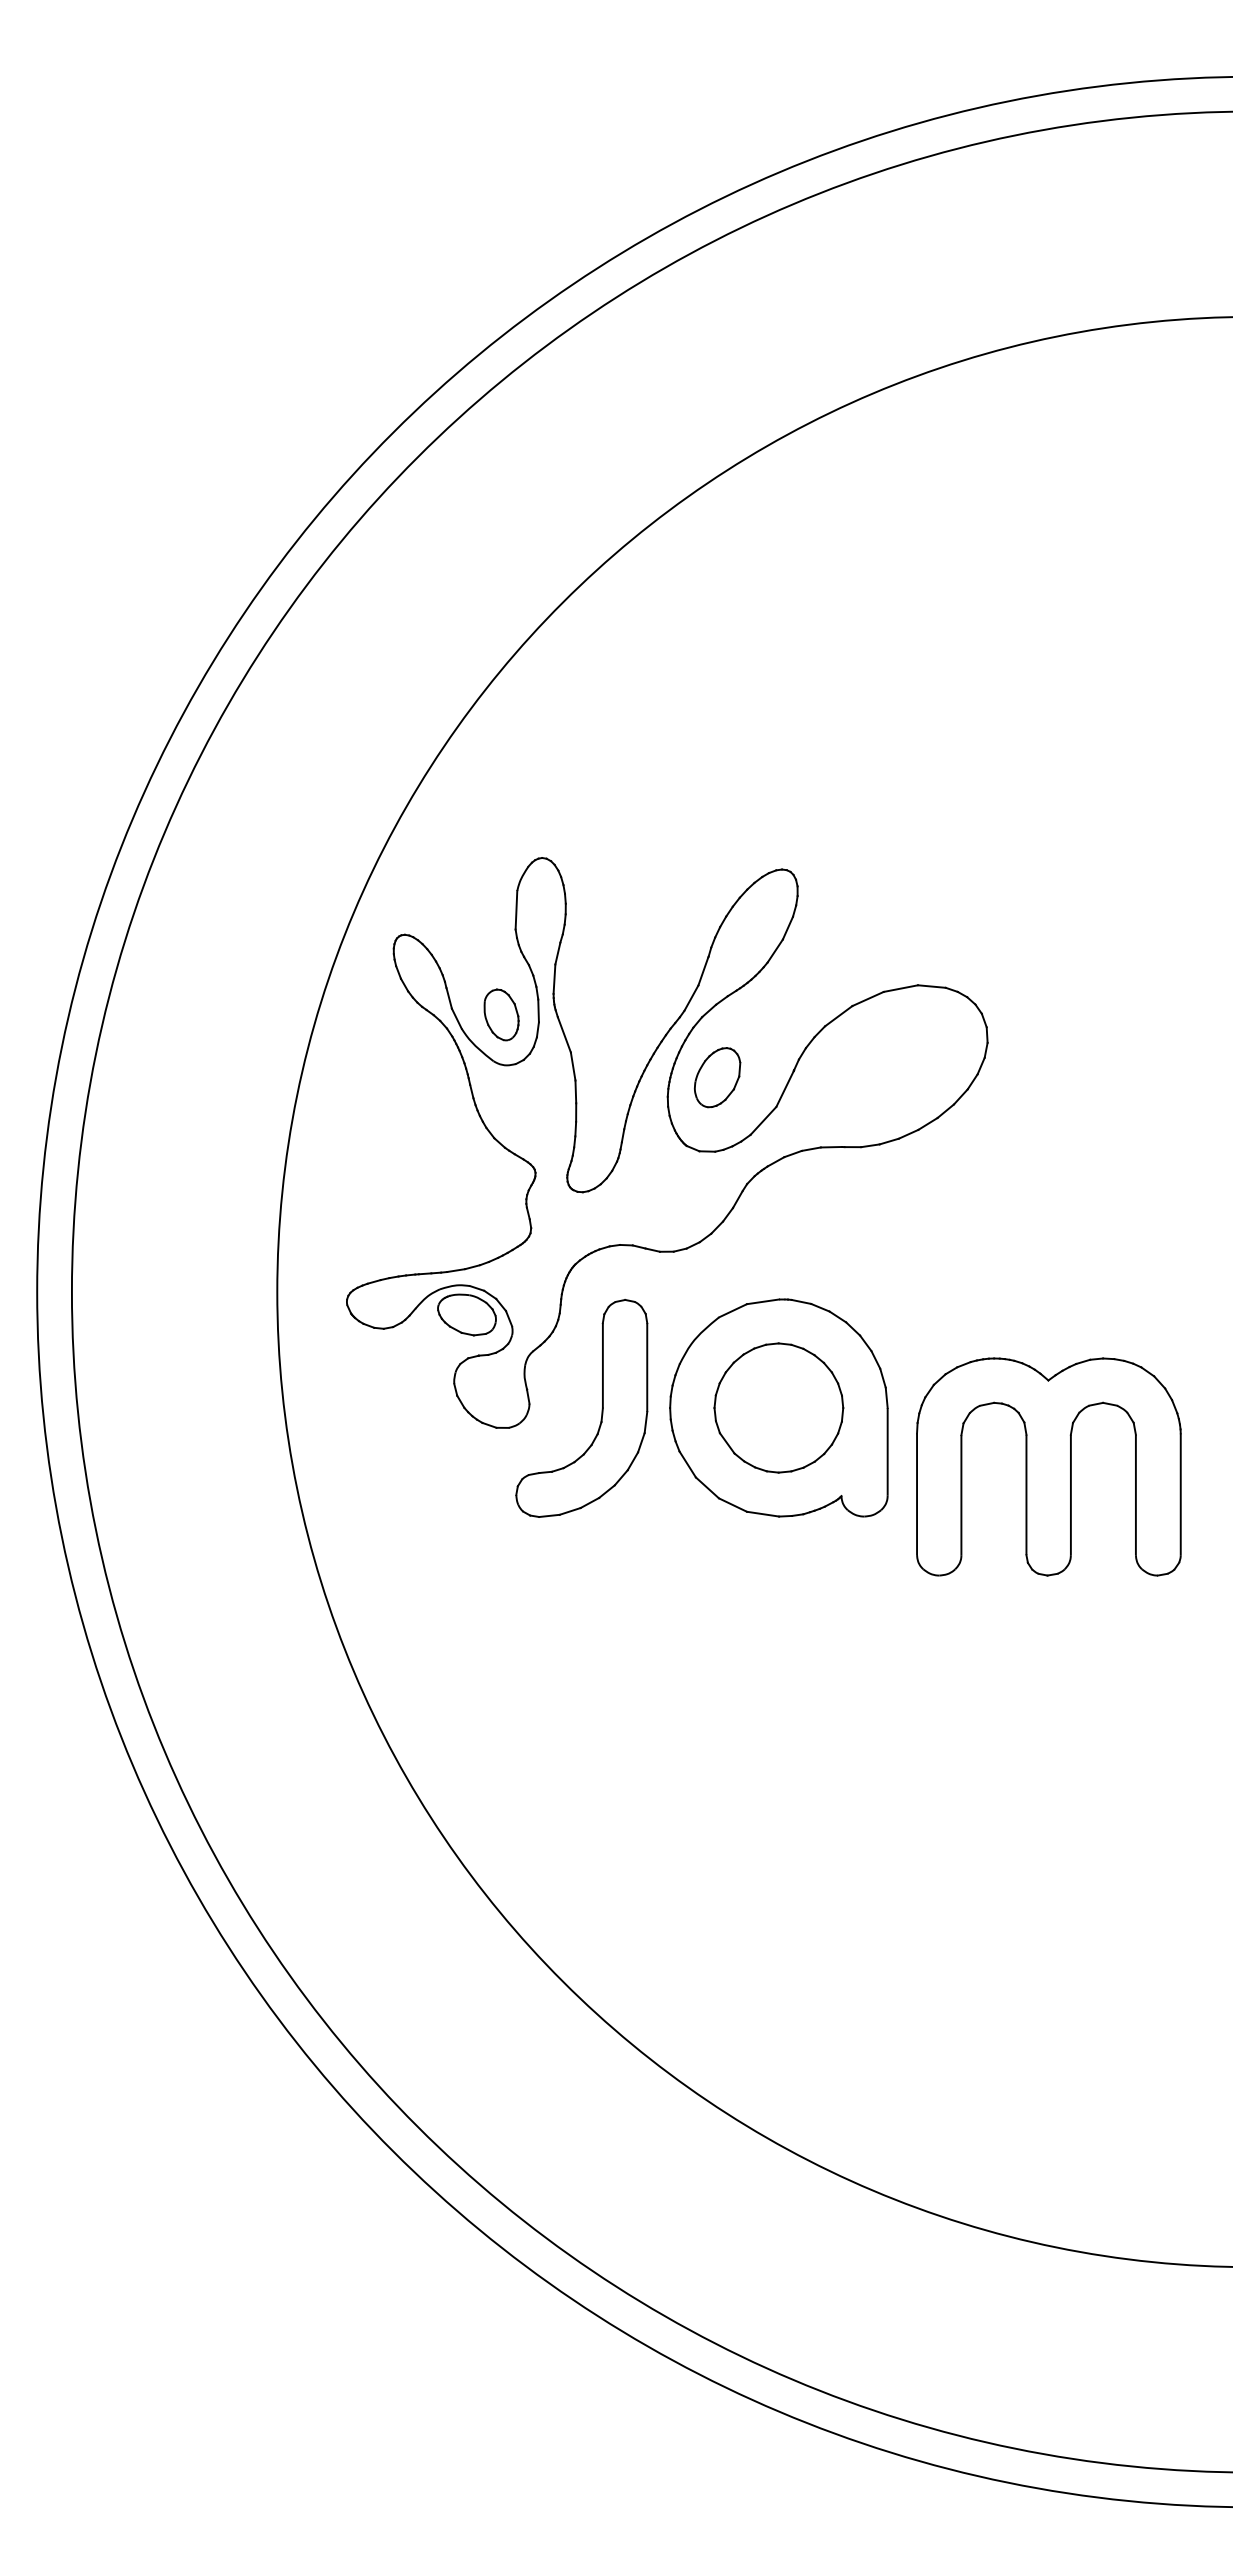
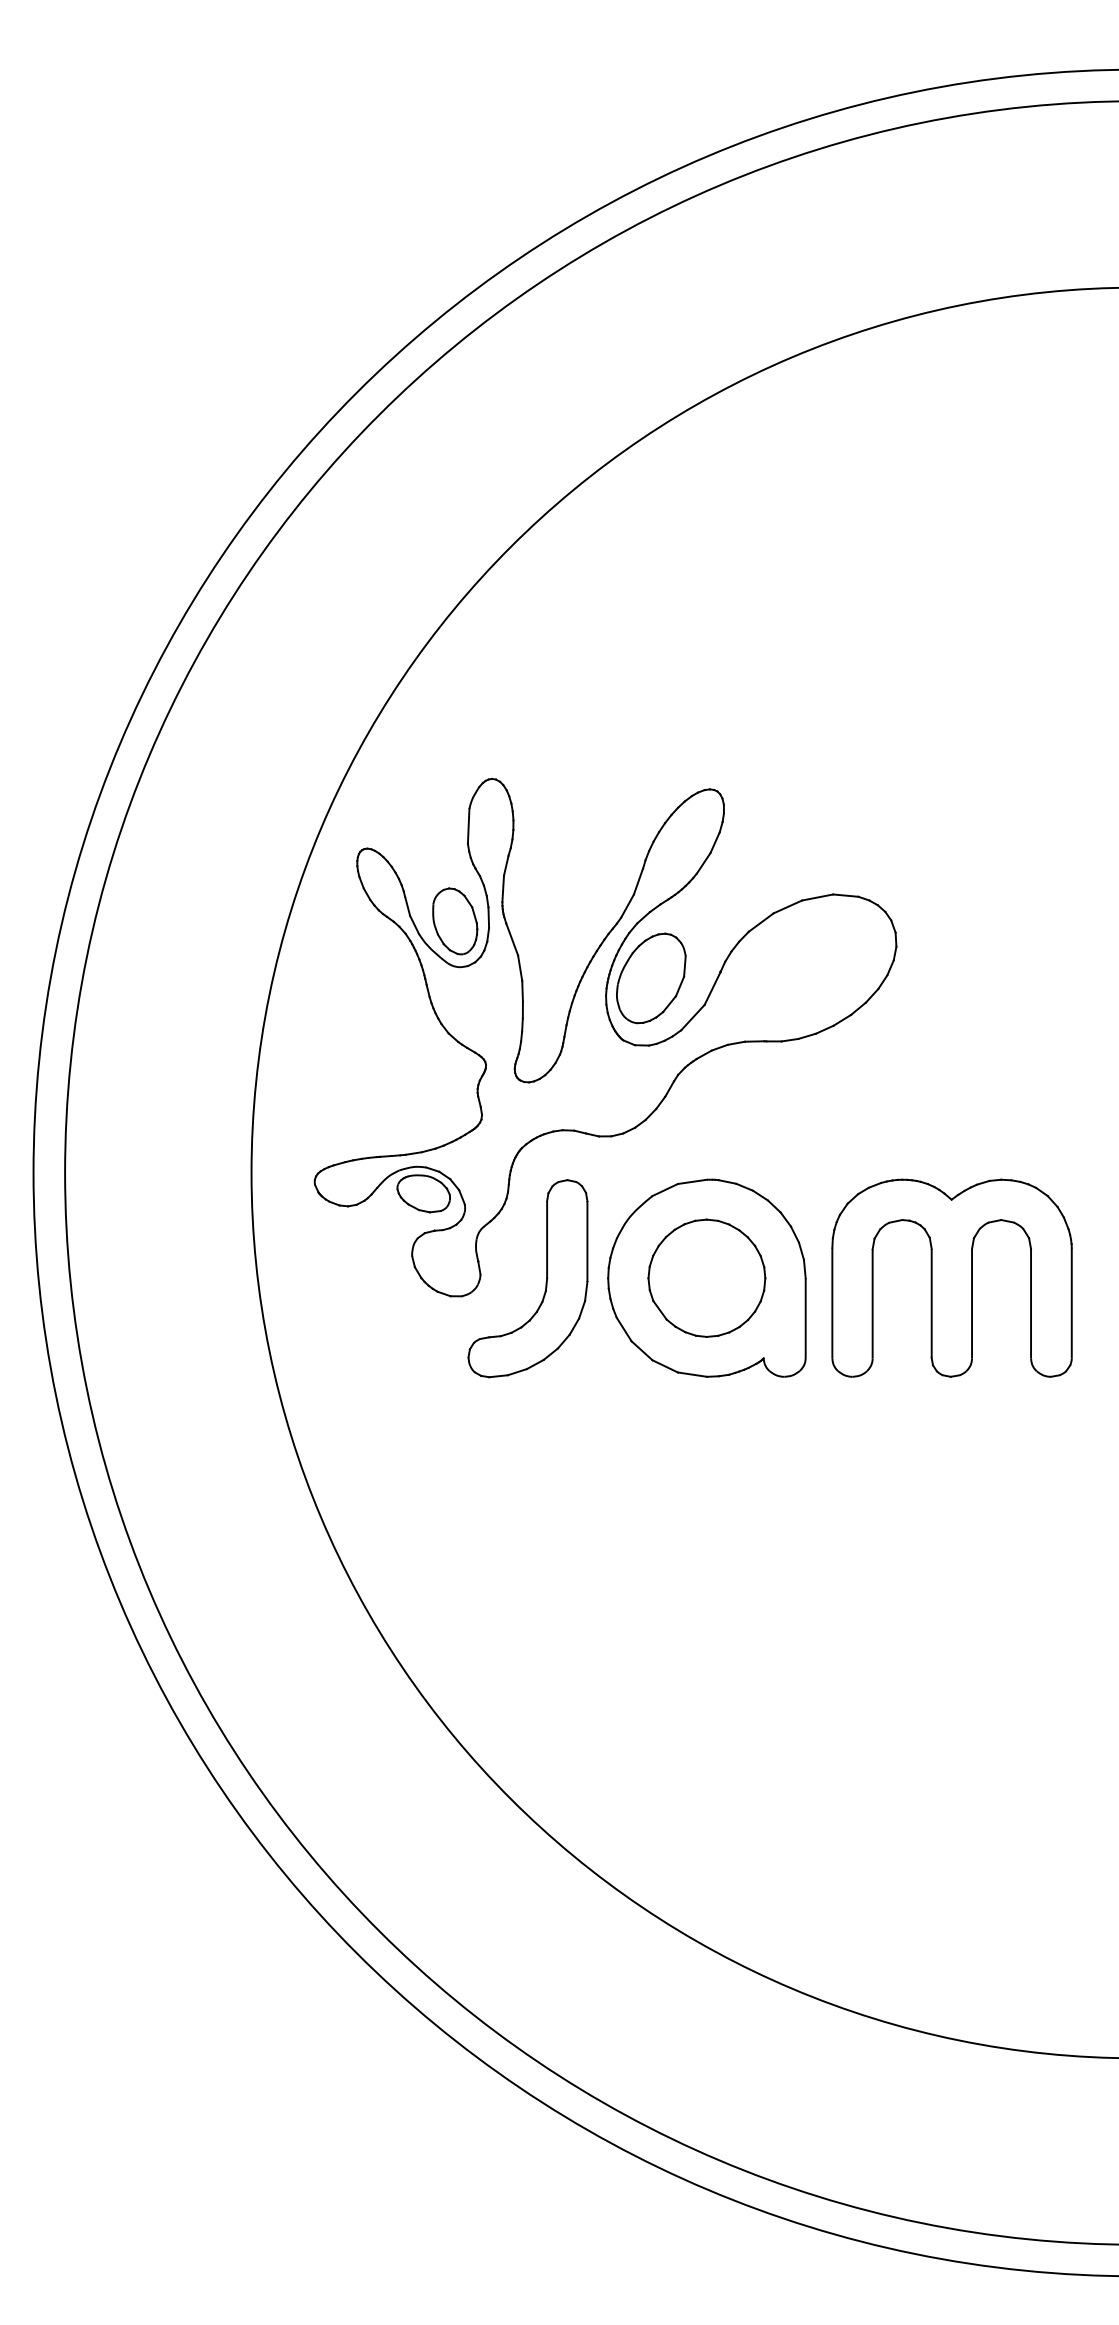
part: (501, 1014) -> (455, 920), size x1.43
part: (717, 1077) -> (651, 978), size x1.67
part: (1048, 1466) -> (951, 1277), moved

